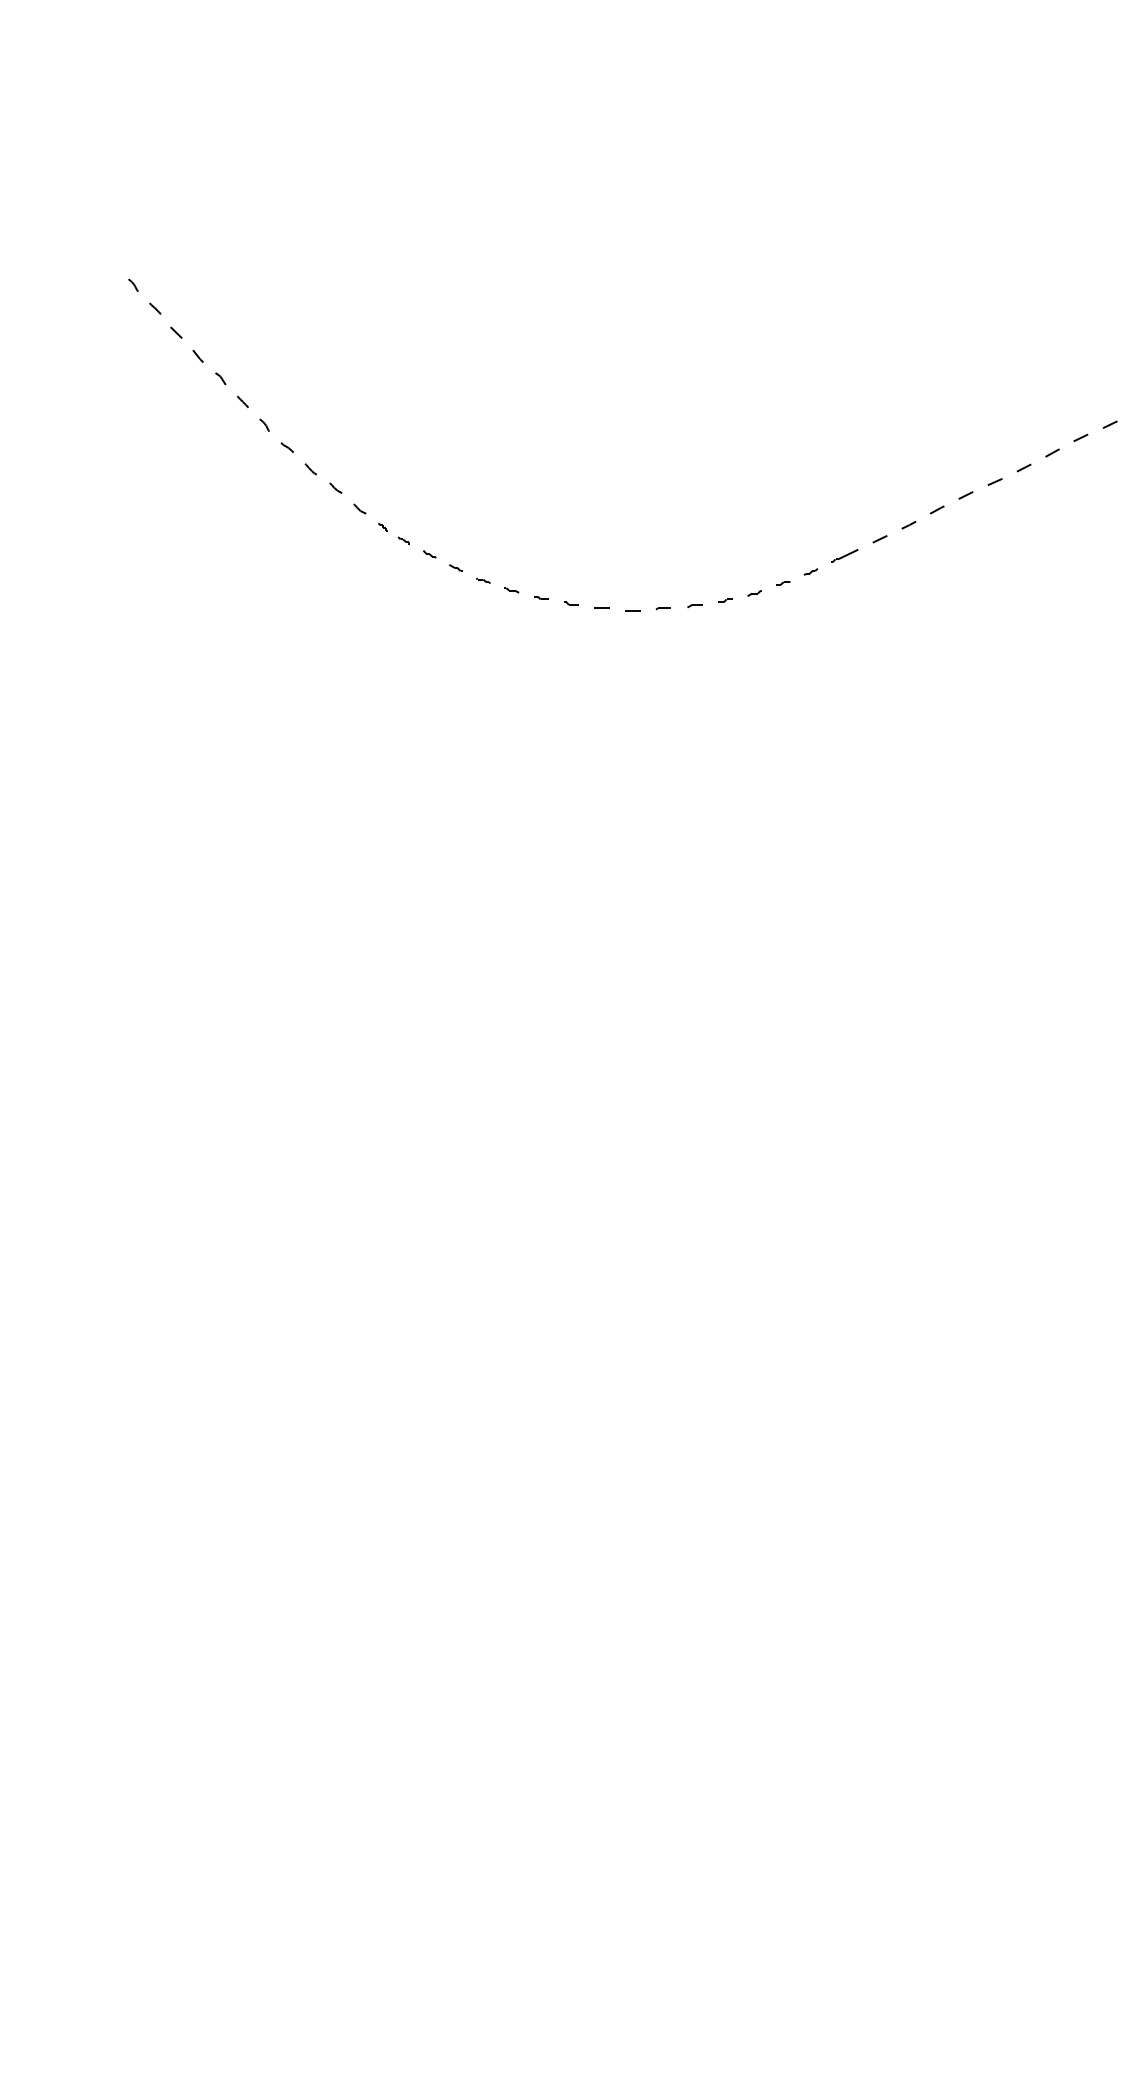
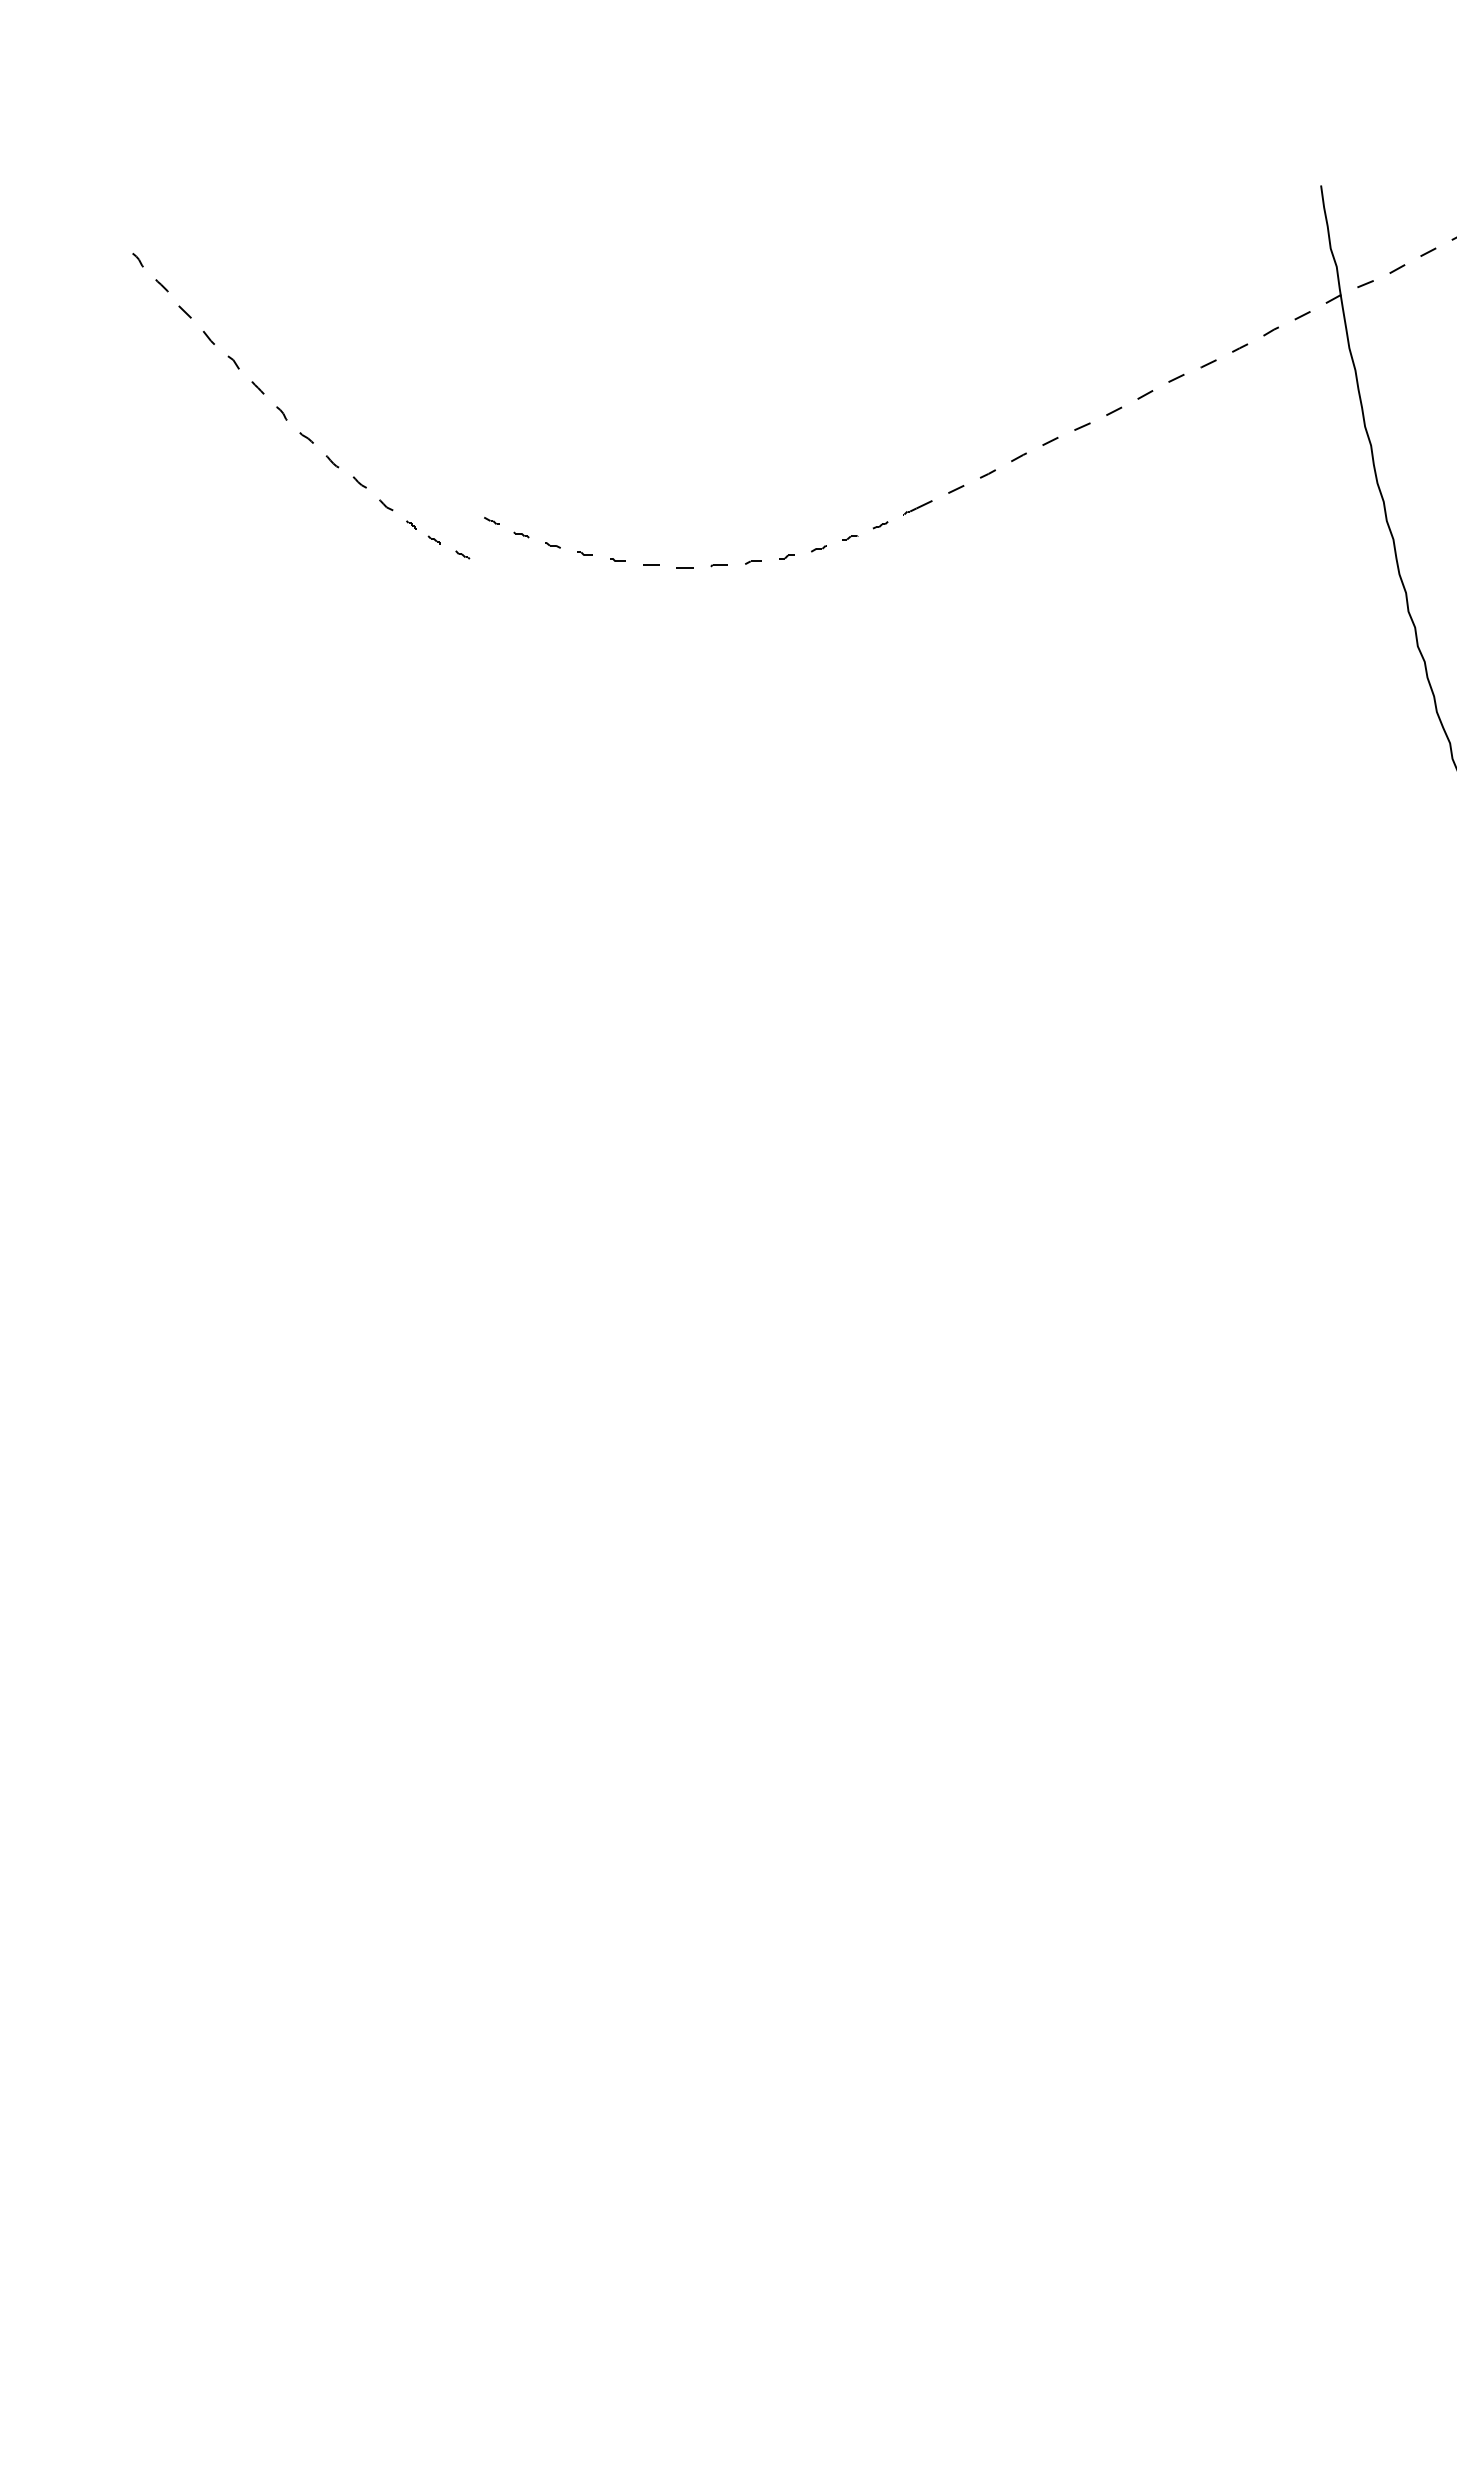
curve: (268, 427) -> (285, 415), moved

